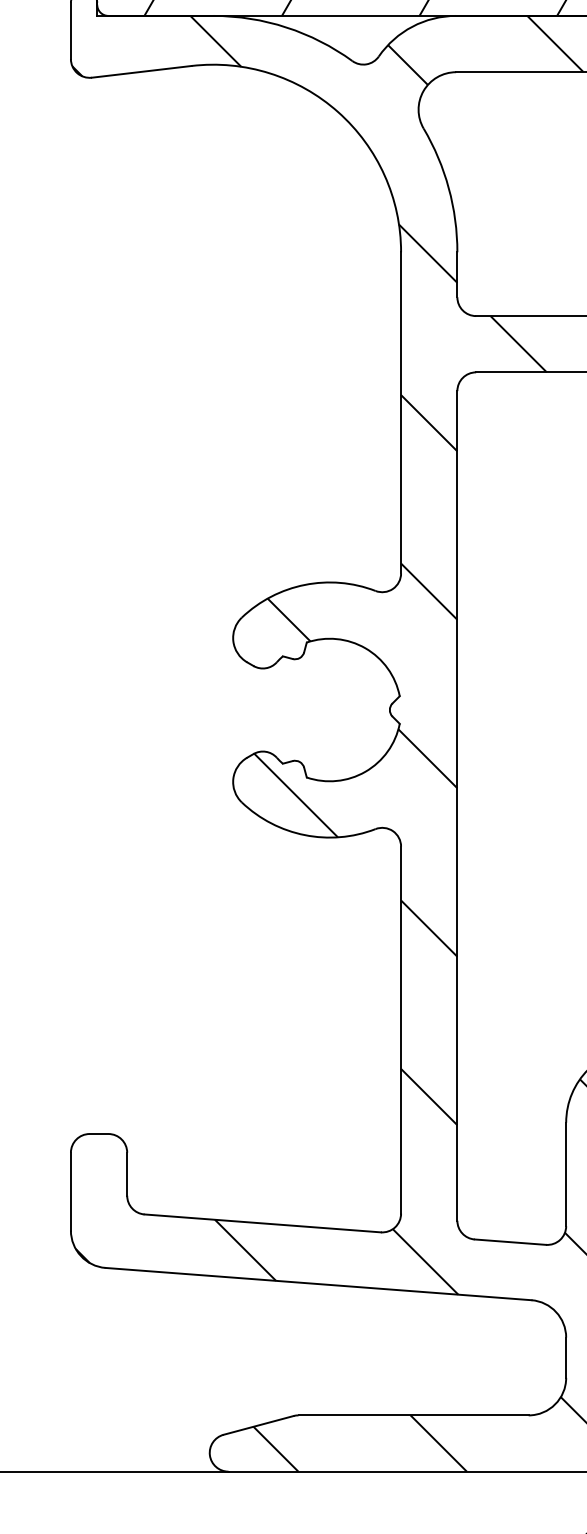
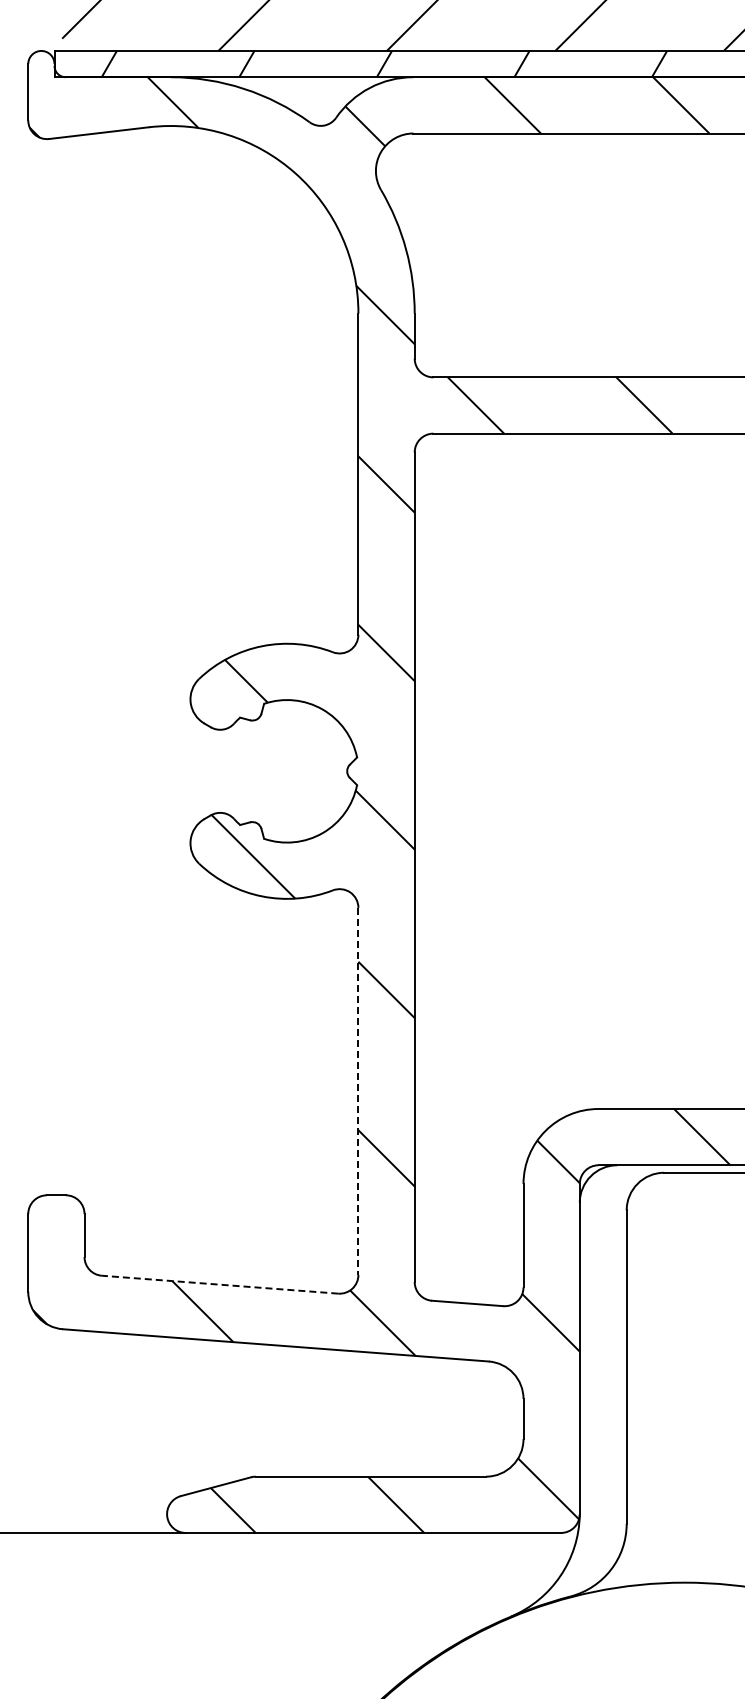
line: (401, 1030) -> (358, 1091), solid -> dashed
line: (263, 1223) -> (220, 1284), solid -> dashed

